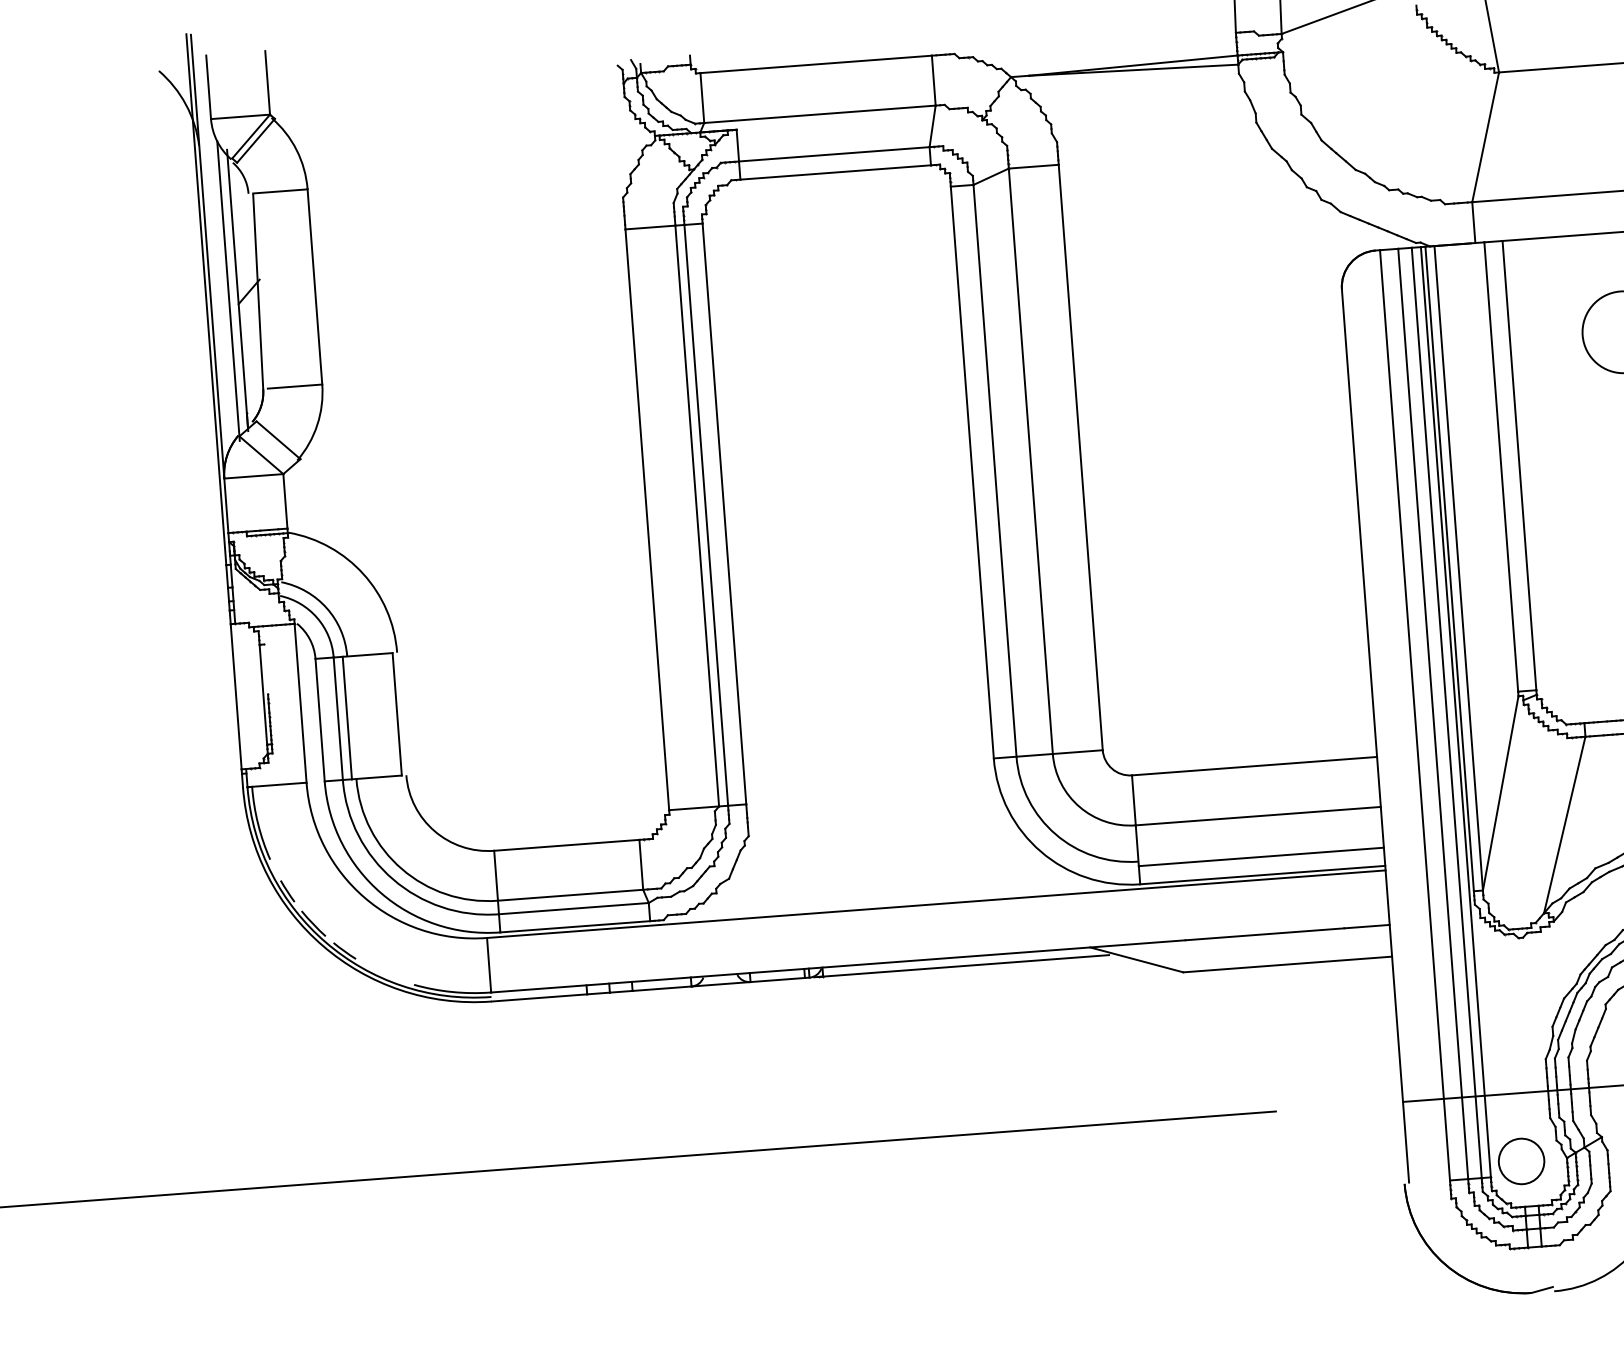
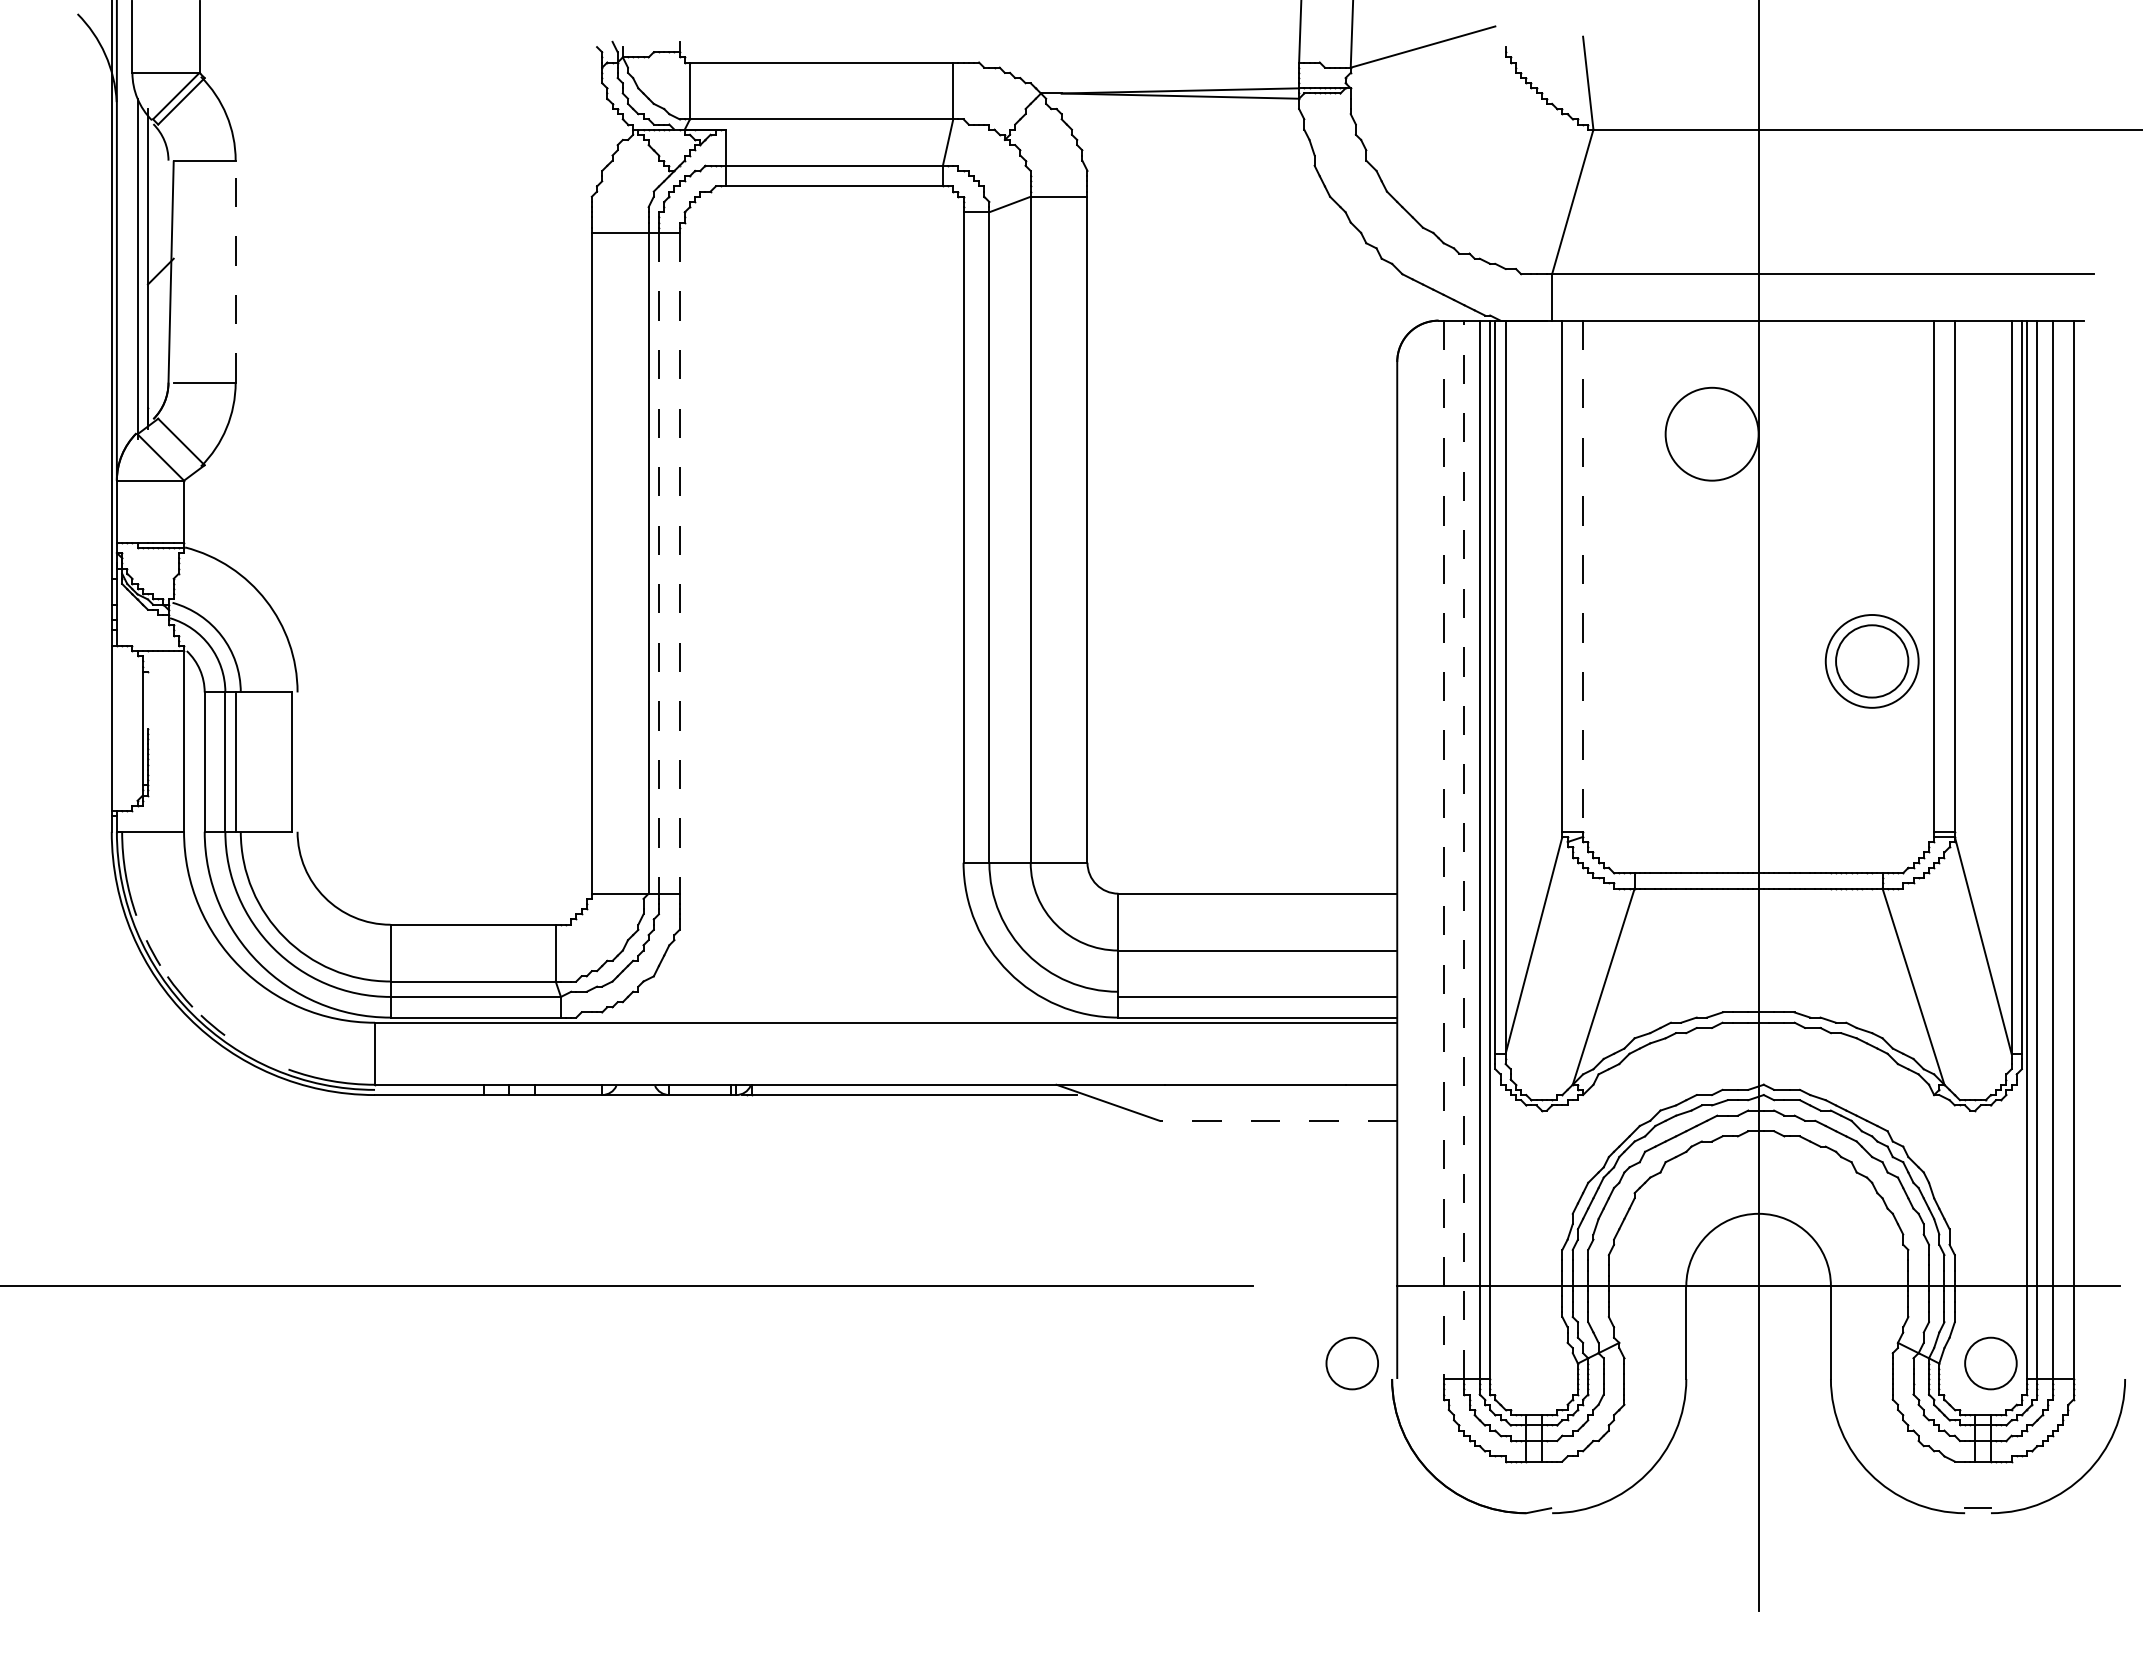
line: (314, 286) -> (235, 271), solid -> dashed
line: (1519, 465) -> (1583, 576), solid -> dashed
line: (724, 514) -> (679, 563), solid -> dashed
line: (705, 515) -> (658, 563), solid -> dashed
line: (1433, 713) -> (1464, 849), solid -> dashed
line: (1414, 715) -> (1443, 850), solid -> dashed
line: (1287, 964) -> (1278, 1120), solid -> dashed
part: (1520, 1161) -> (1351, 1363), moved

